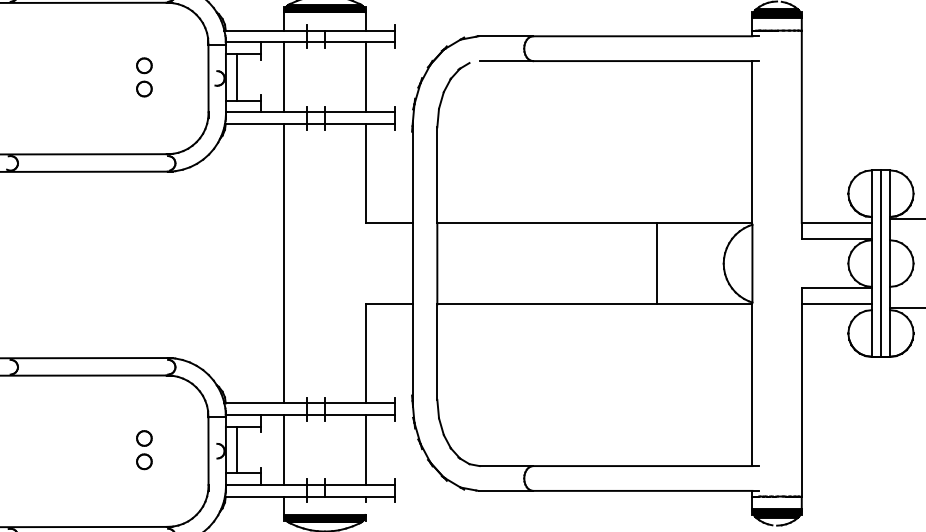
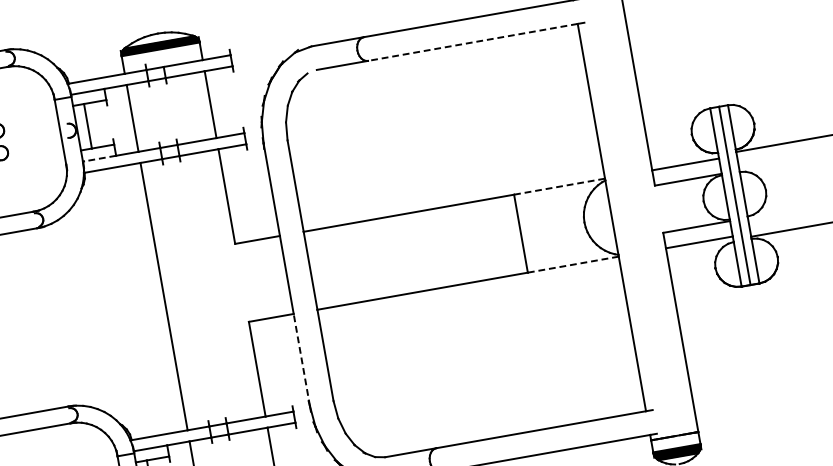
line: (642, 61) -> (472, 42), solid -> dashed
line: (243, 112) -> (99, 158), solid -> dashed
line: (704, 222) -> (559, 186), solid -> dashed
line: (704, 304) -> (572, 264), solid -> dashed
line: (412, 352) -> (301, 359), solid -> dashed

